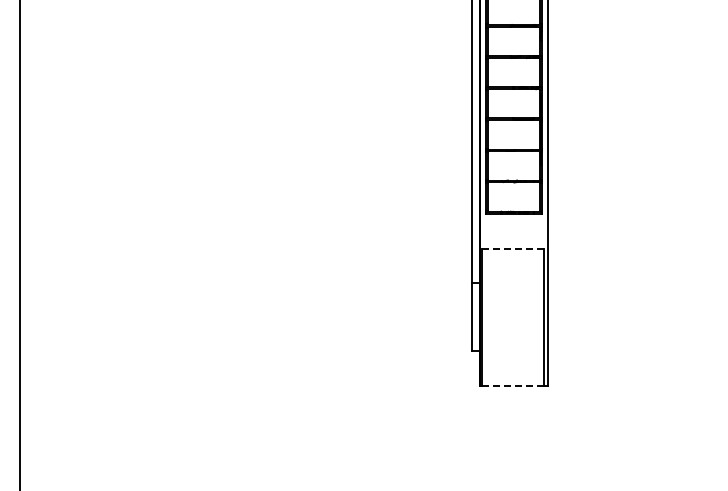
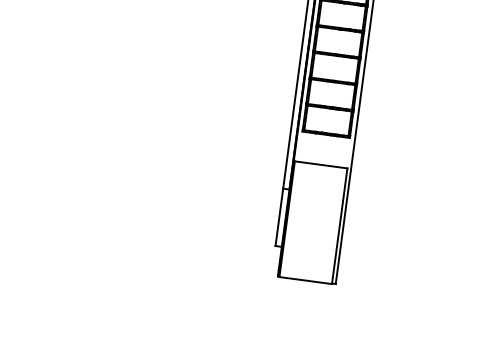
line: (513, 249) -> (321, 165), dashed -> solid
line: (513, 386) -> (306, 280), dashed -> solid

